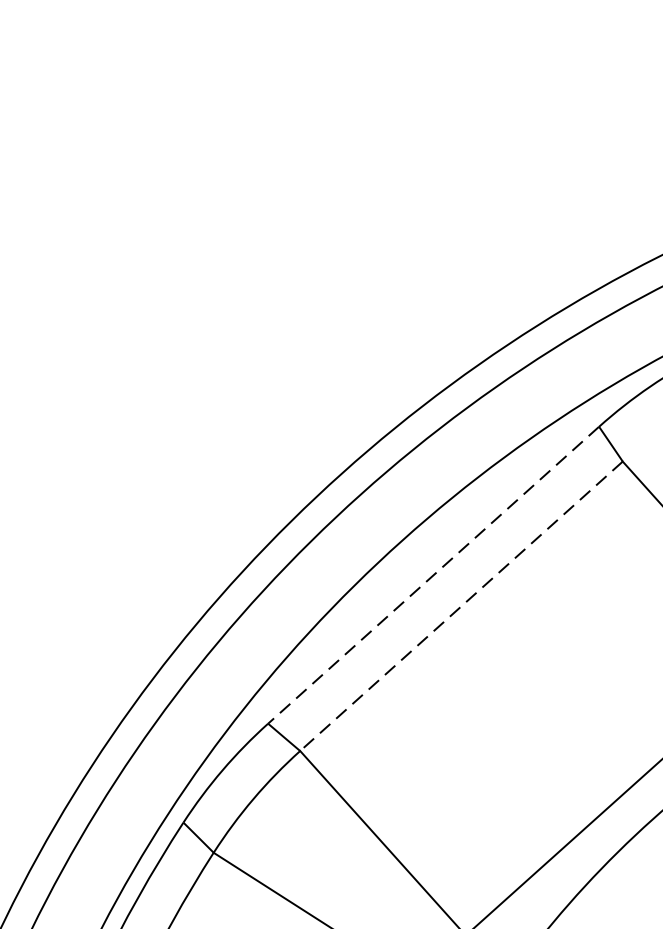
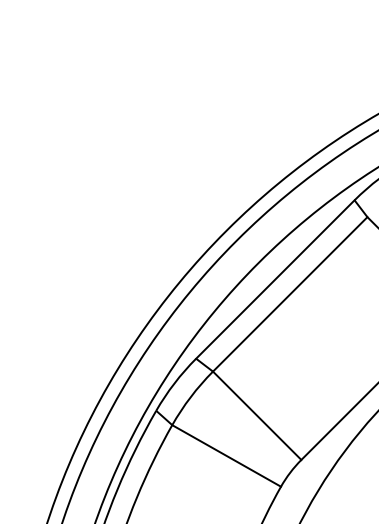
line: (433, 575) -> (275, 279), dashed -> solid
line: (460, 606) -> (289, 294), dashed -> solid

